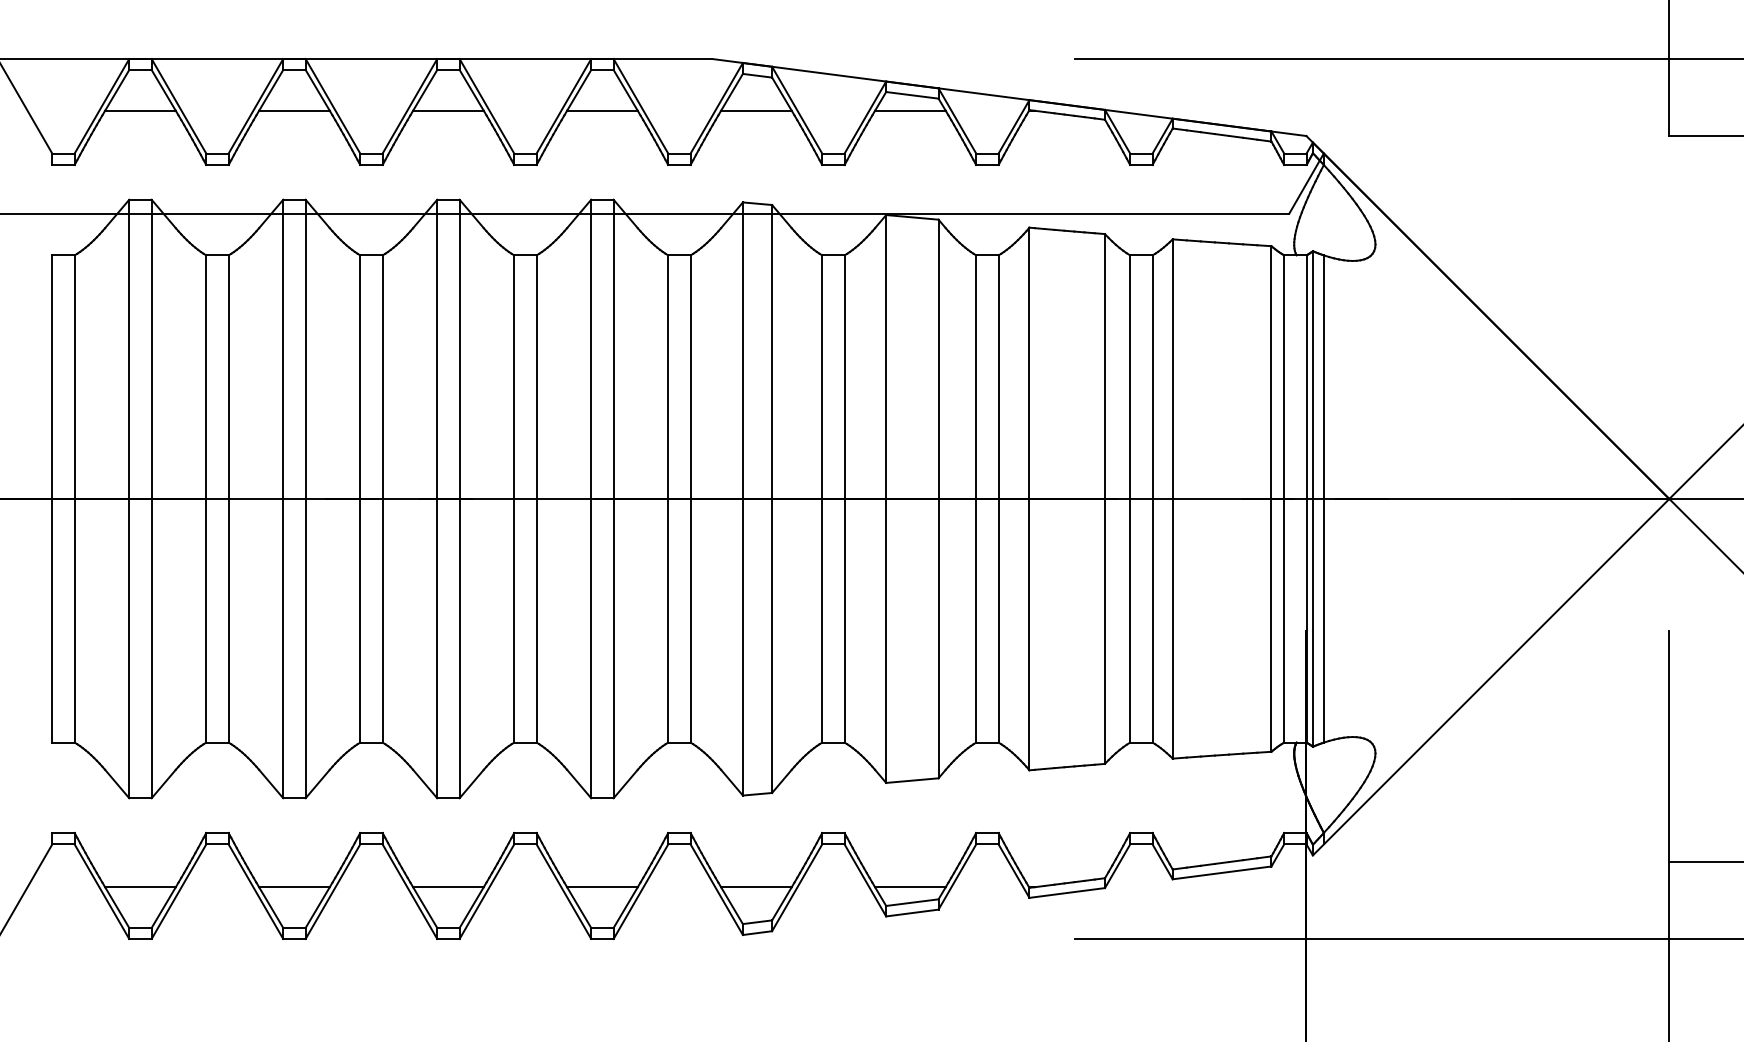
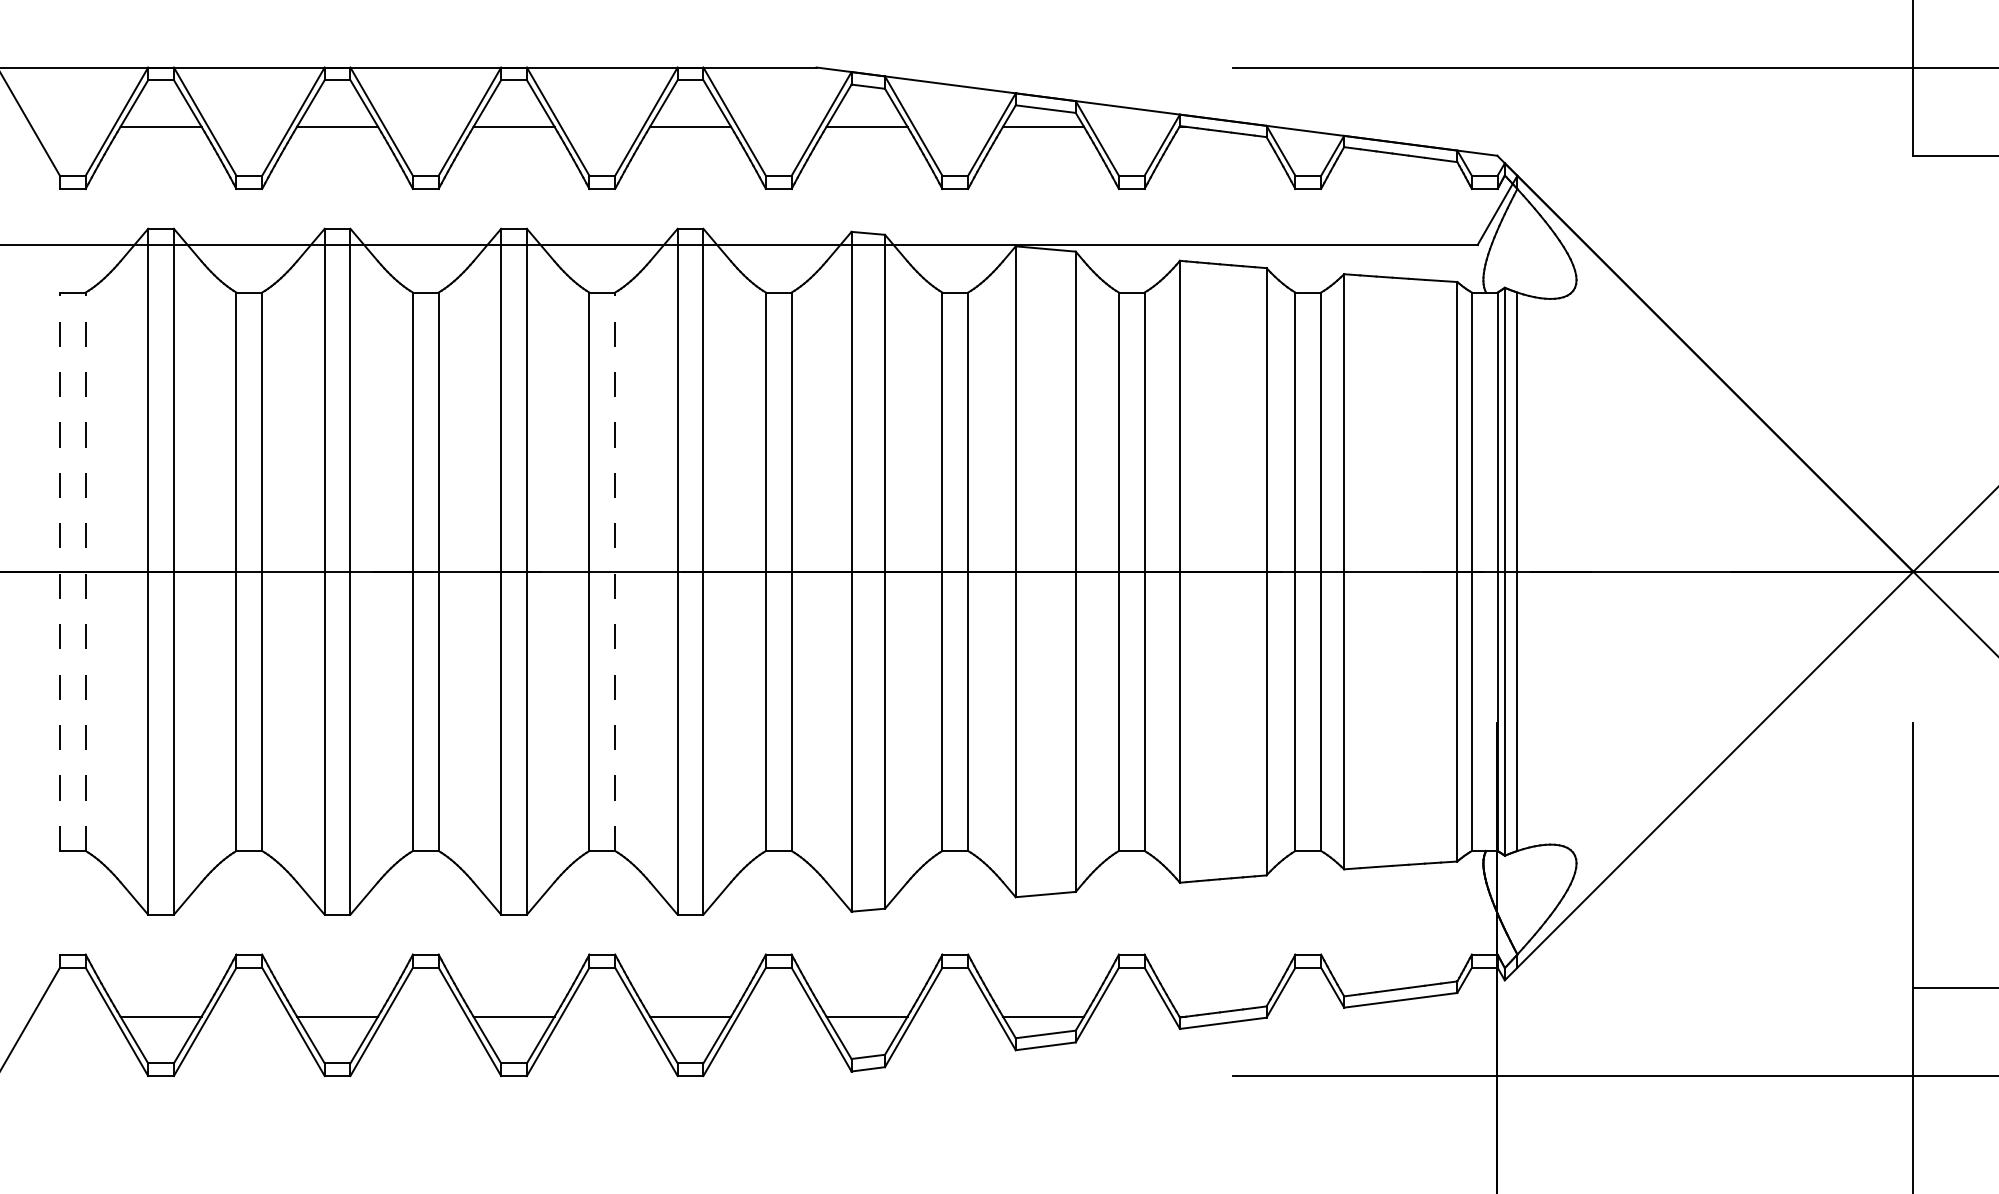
line: (51, 498) -> (59, 571), solid -> dashed
line: (74, 498) -> (85, 571), solid -> dashed
line: (536, 498) -> (615, 571), solid -> dashed

